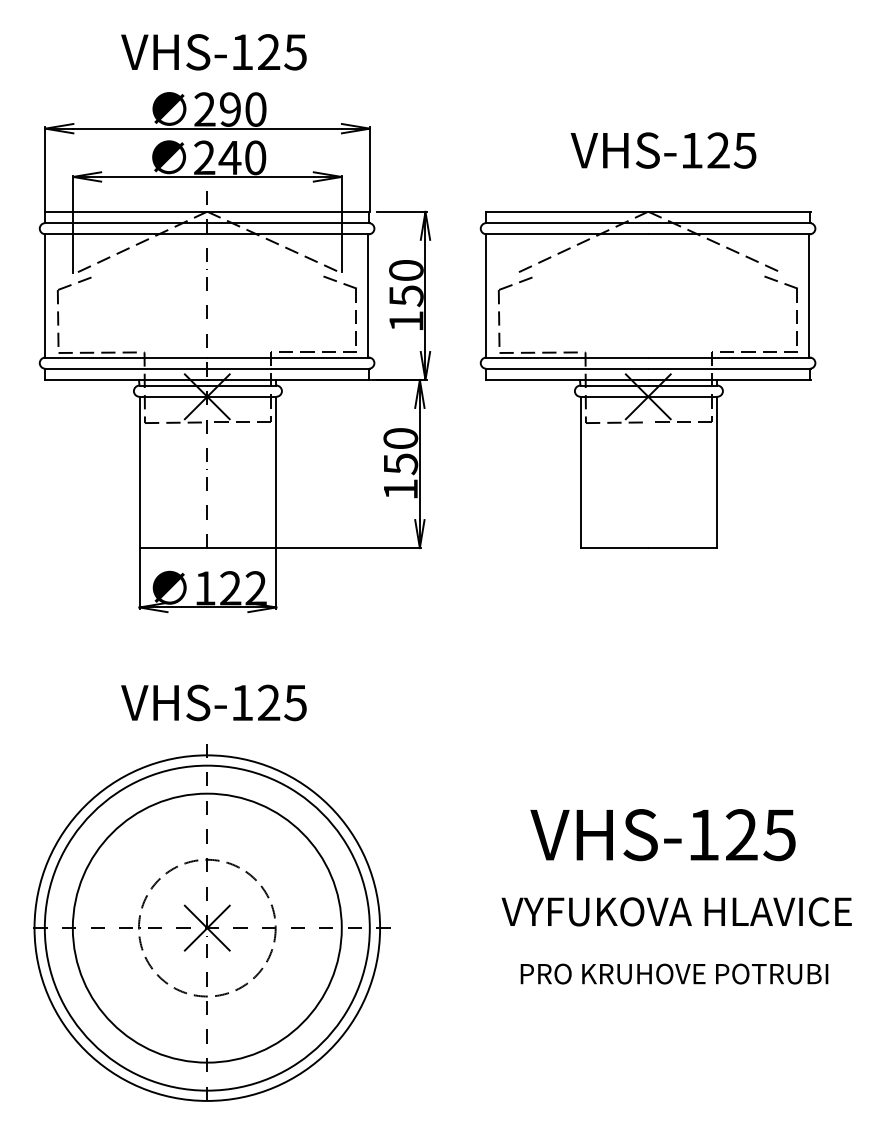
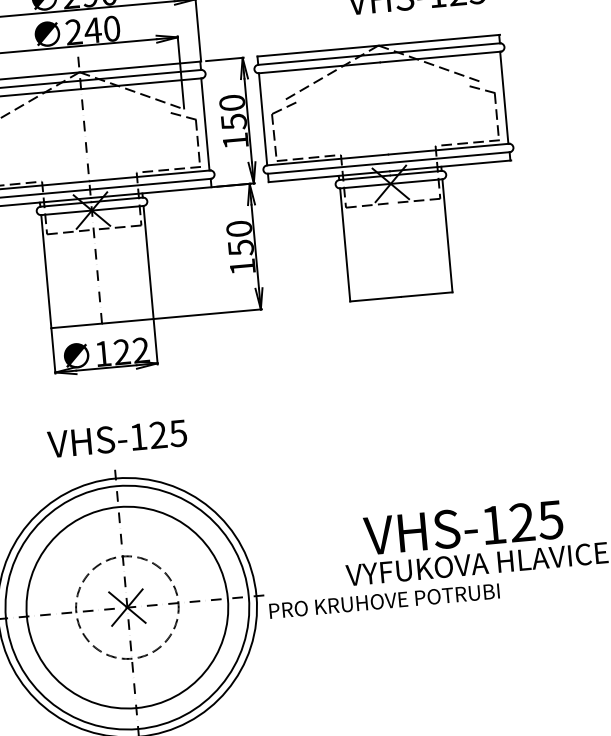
part: (647, 379) -> (389, 171), moved
text: (662, 835) -> (463, 528), moved
text: (674, 973) -> (384, 600), moved

